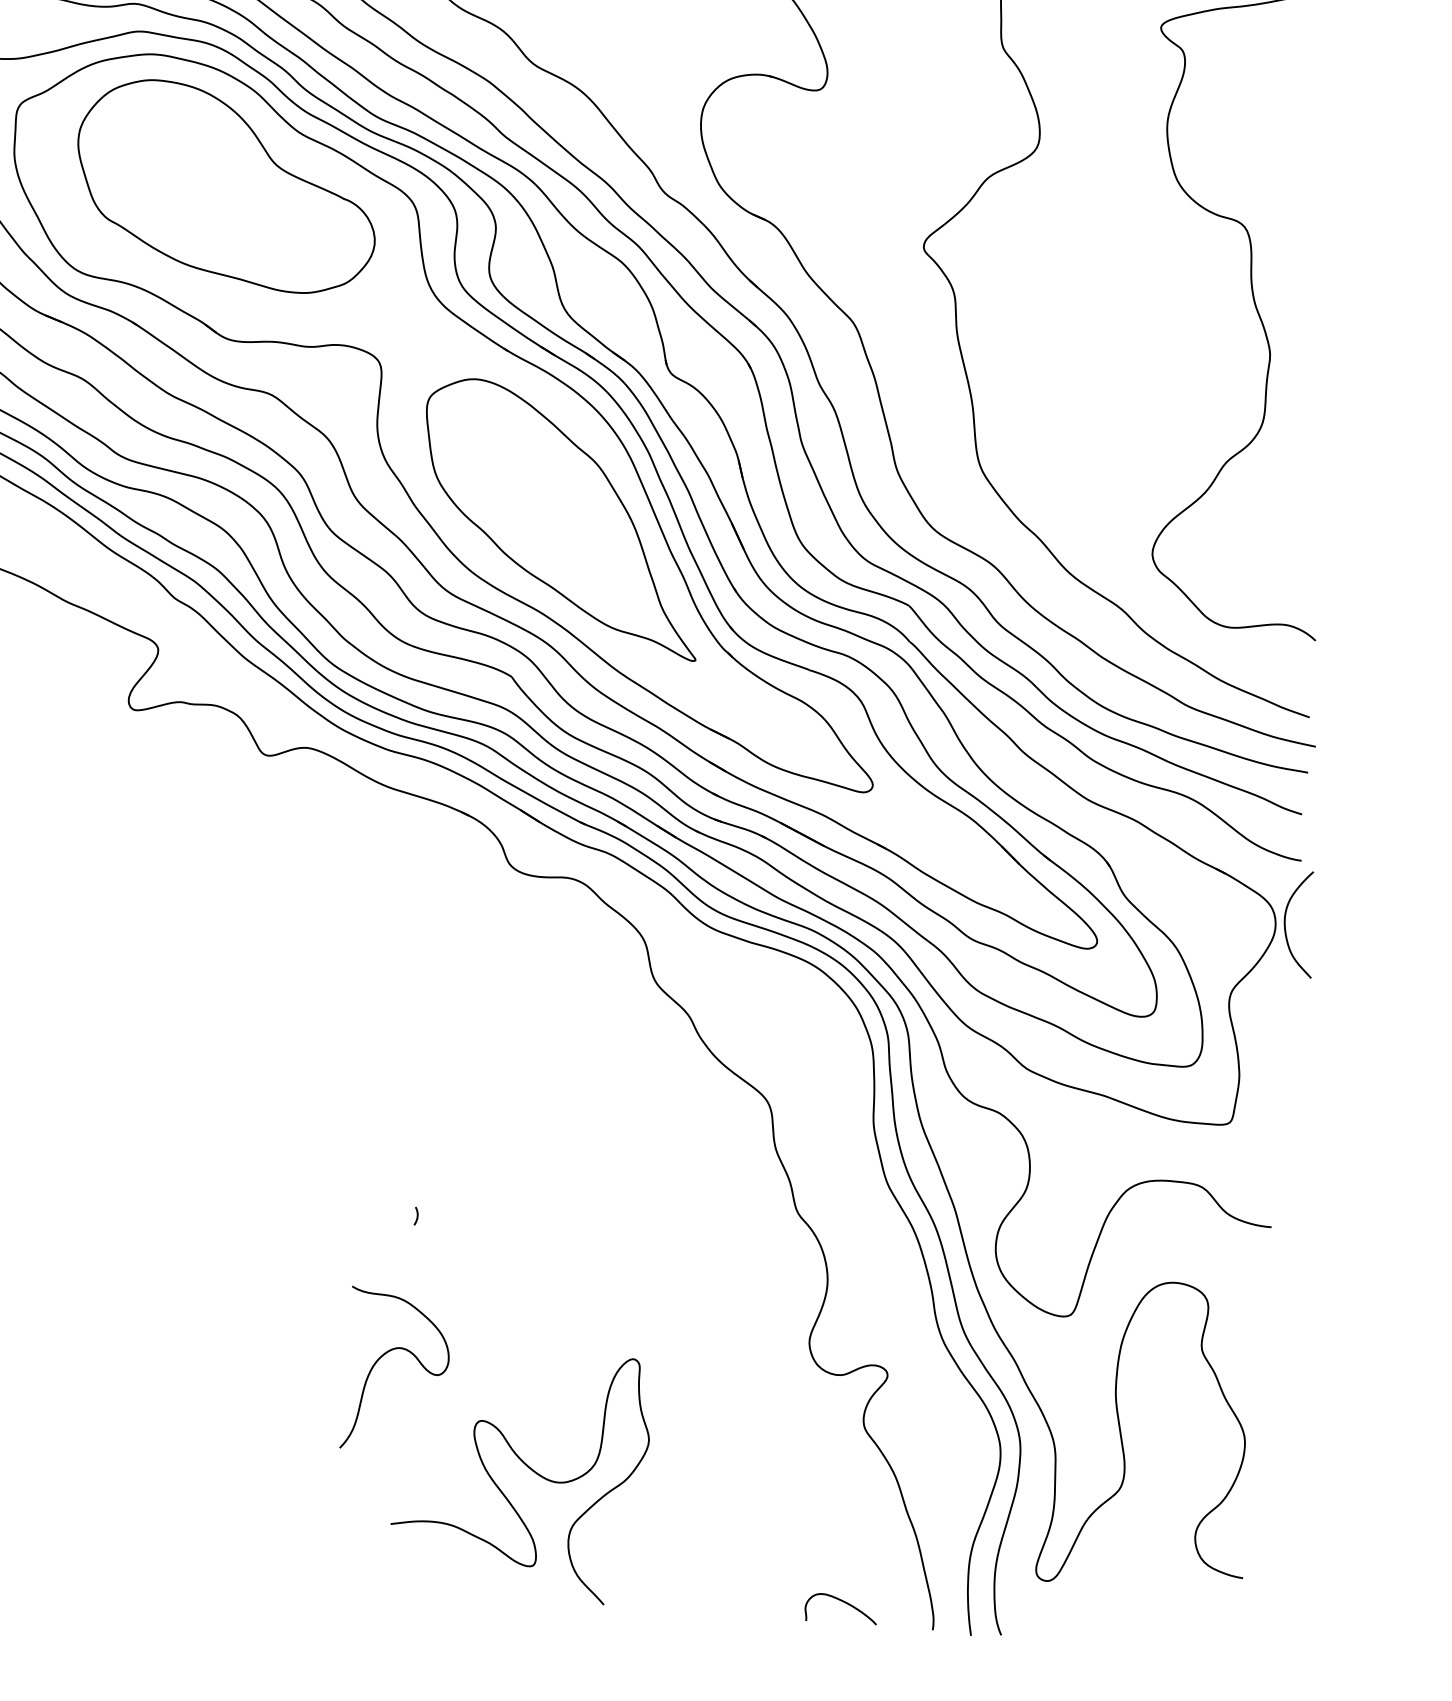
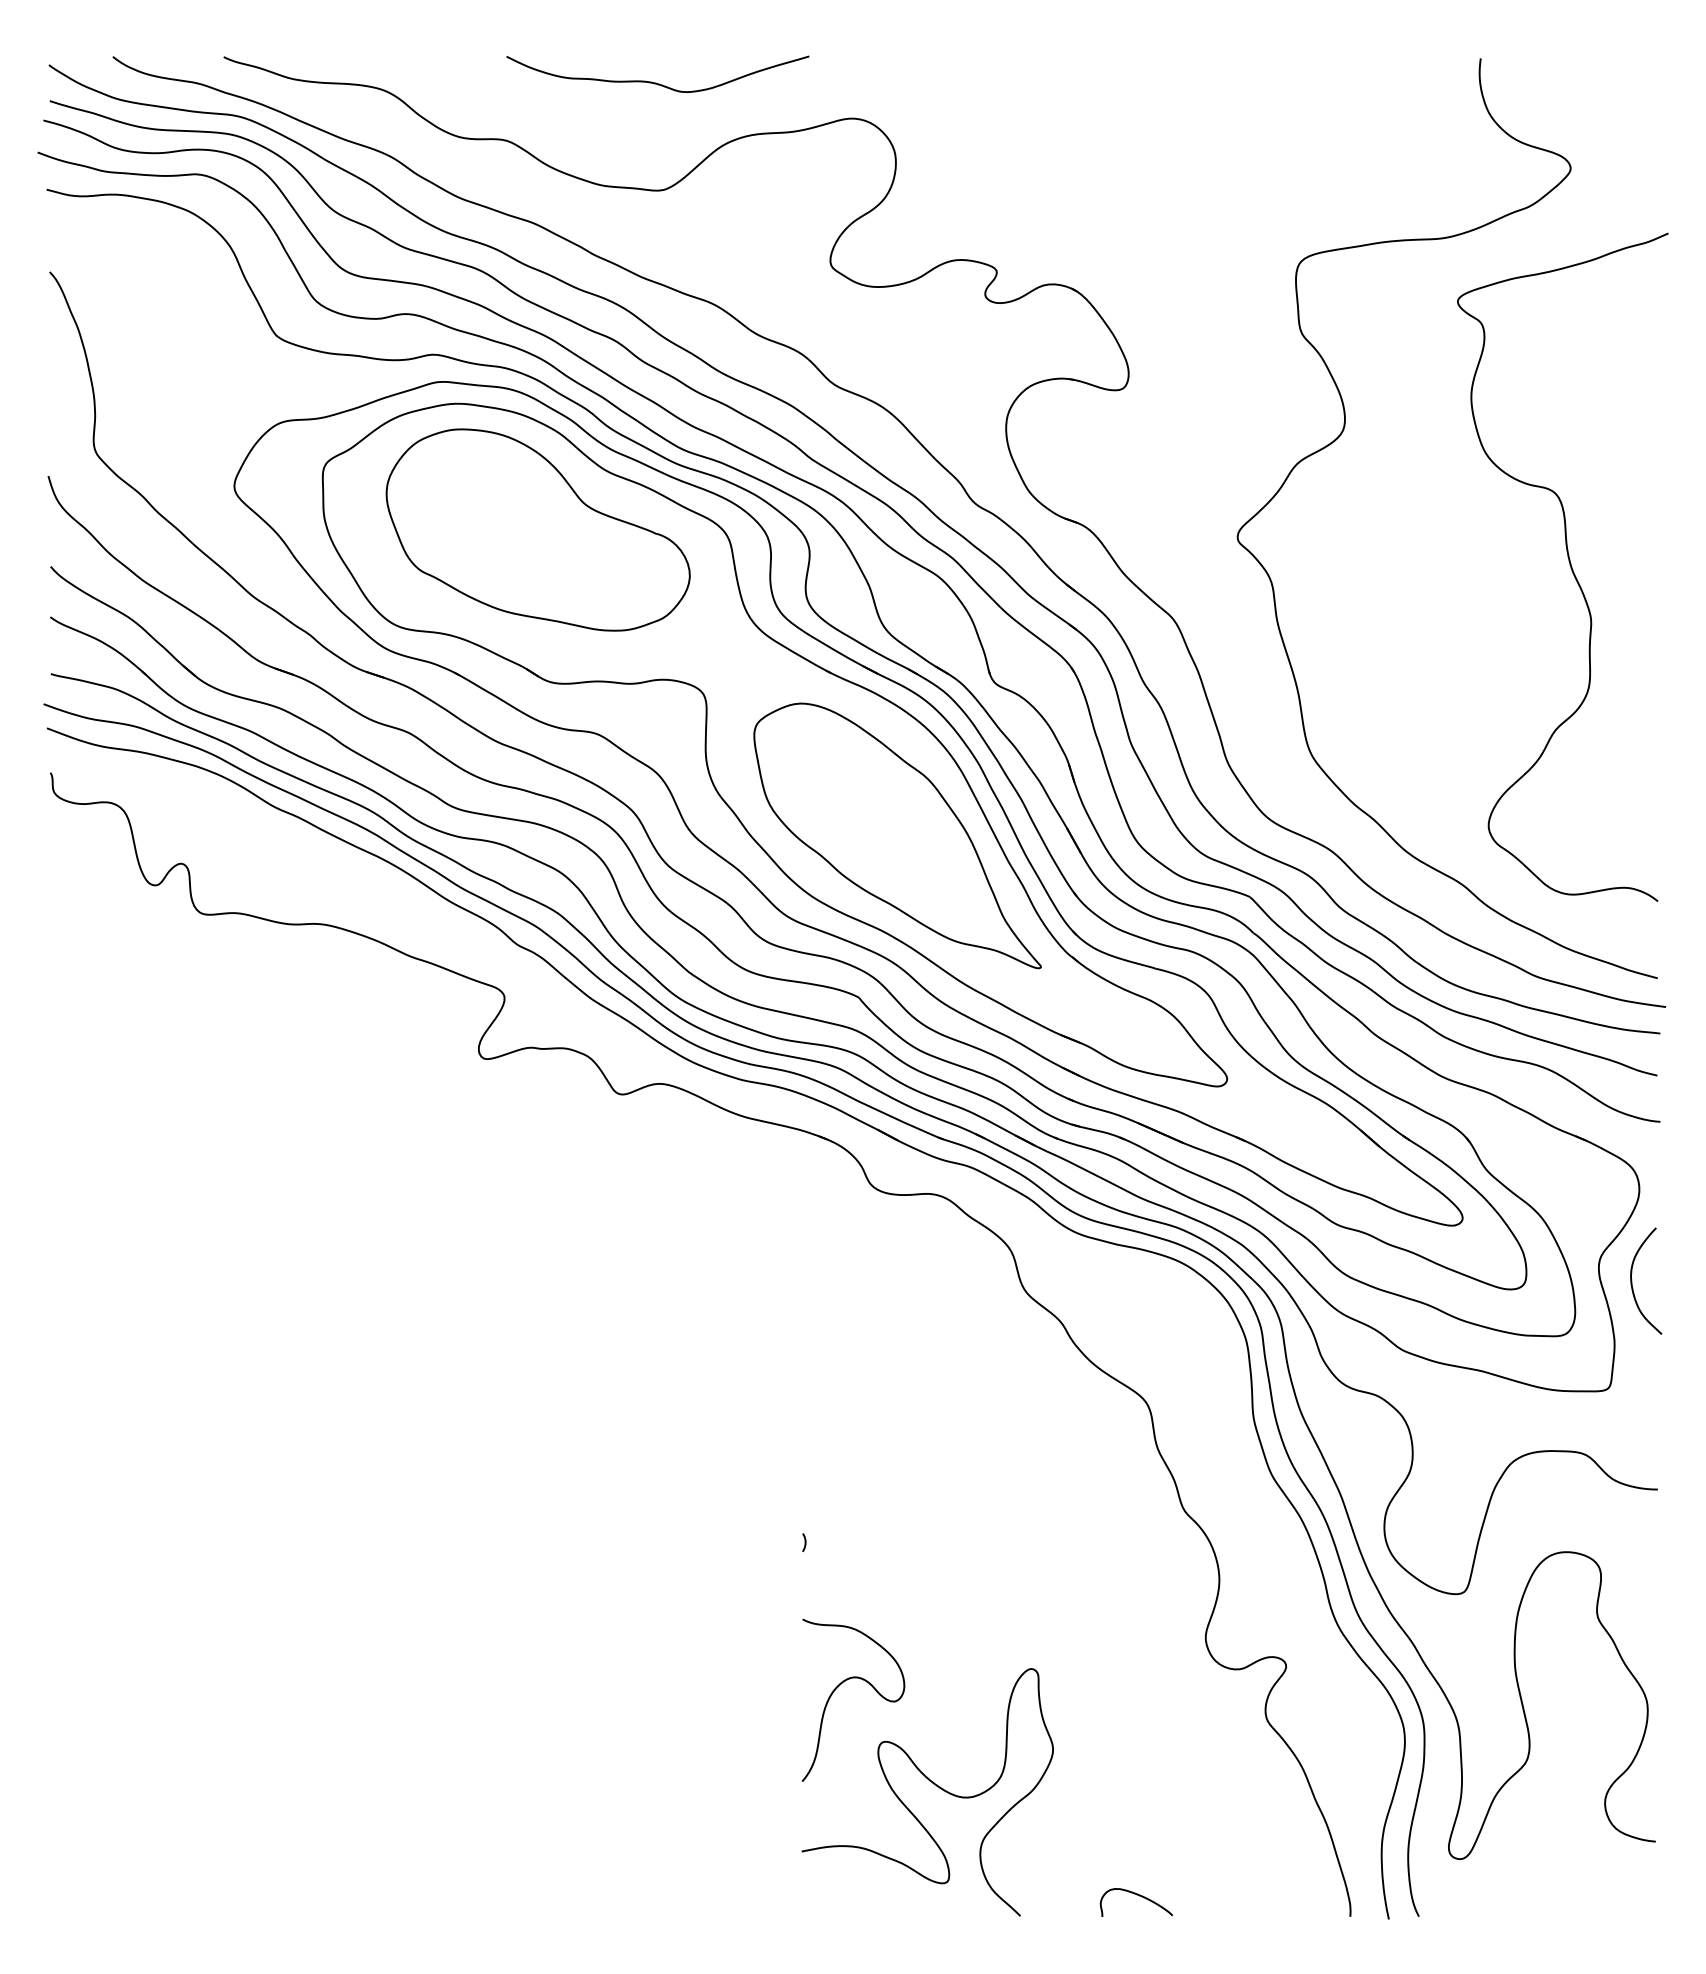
curve: (1286, 922) -> (1632, 1280), moved
curve: (385, 1355) -> (840, 1685), moved
curve: (841, 1602) -> (1136, 1895), moved

